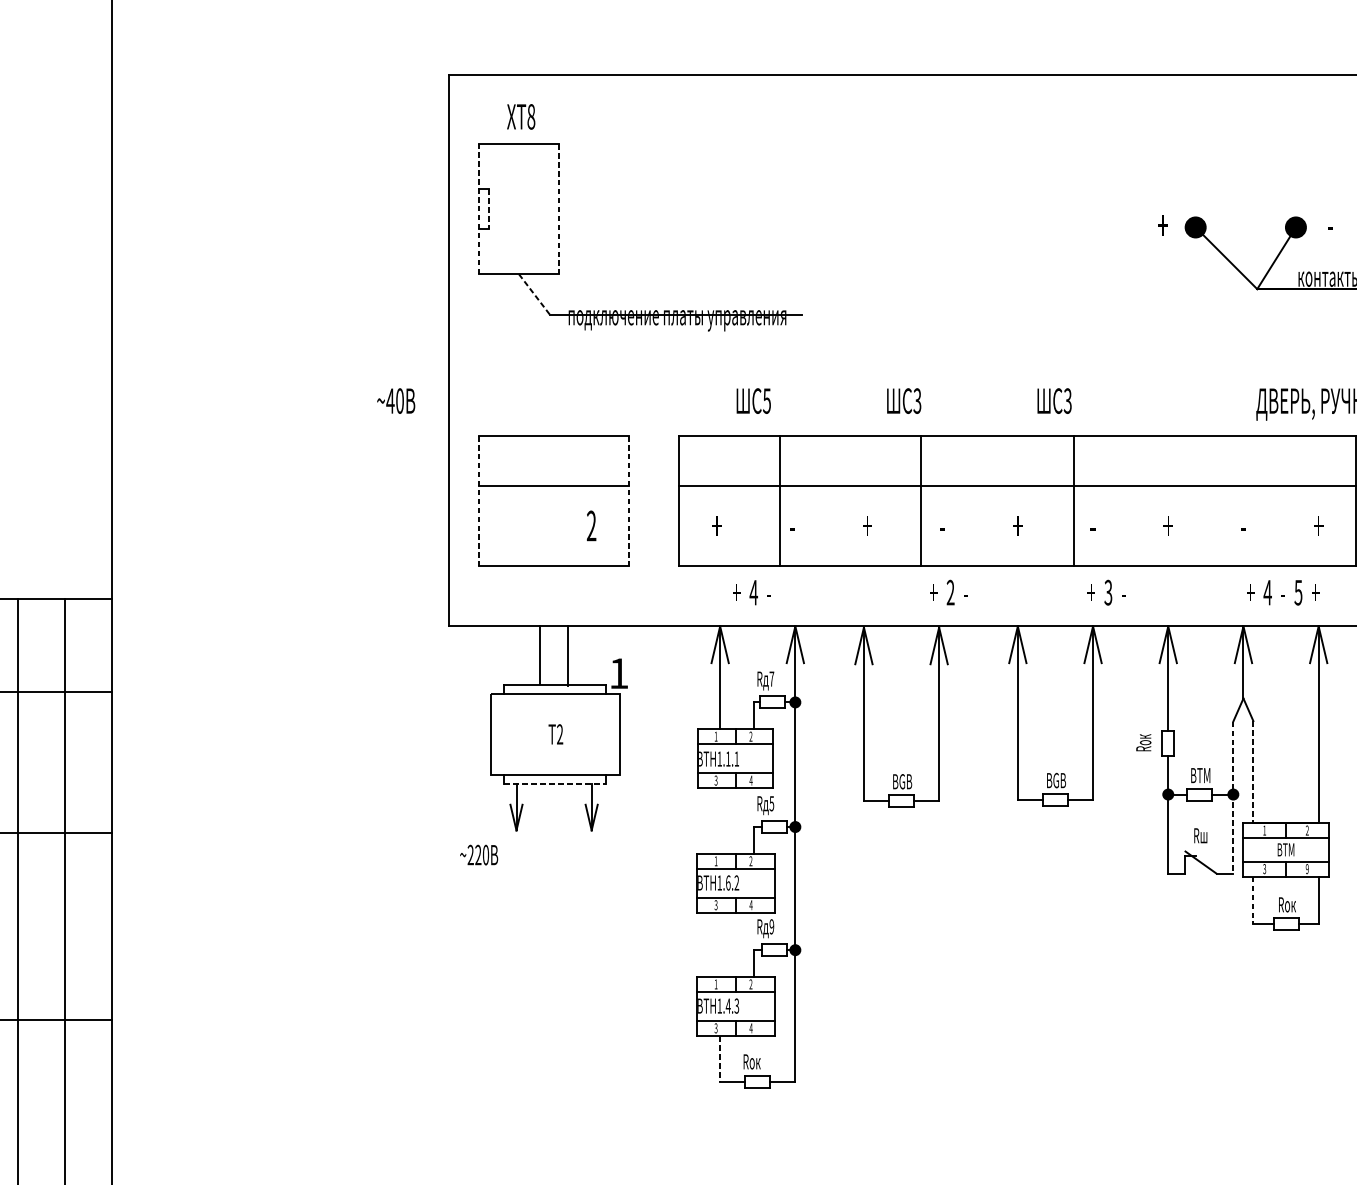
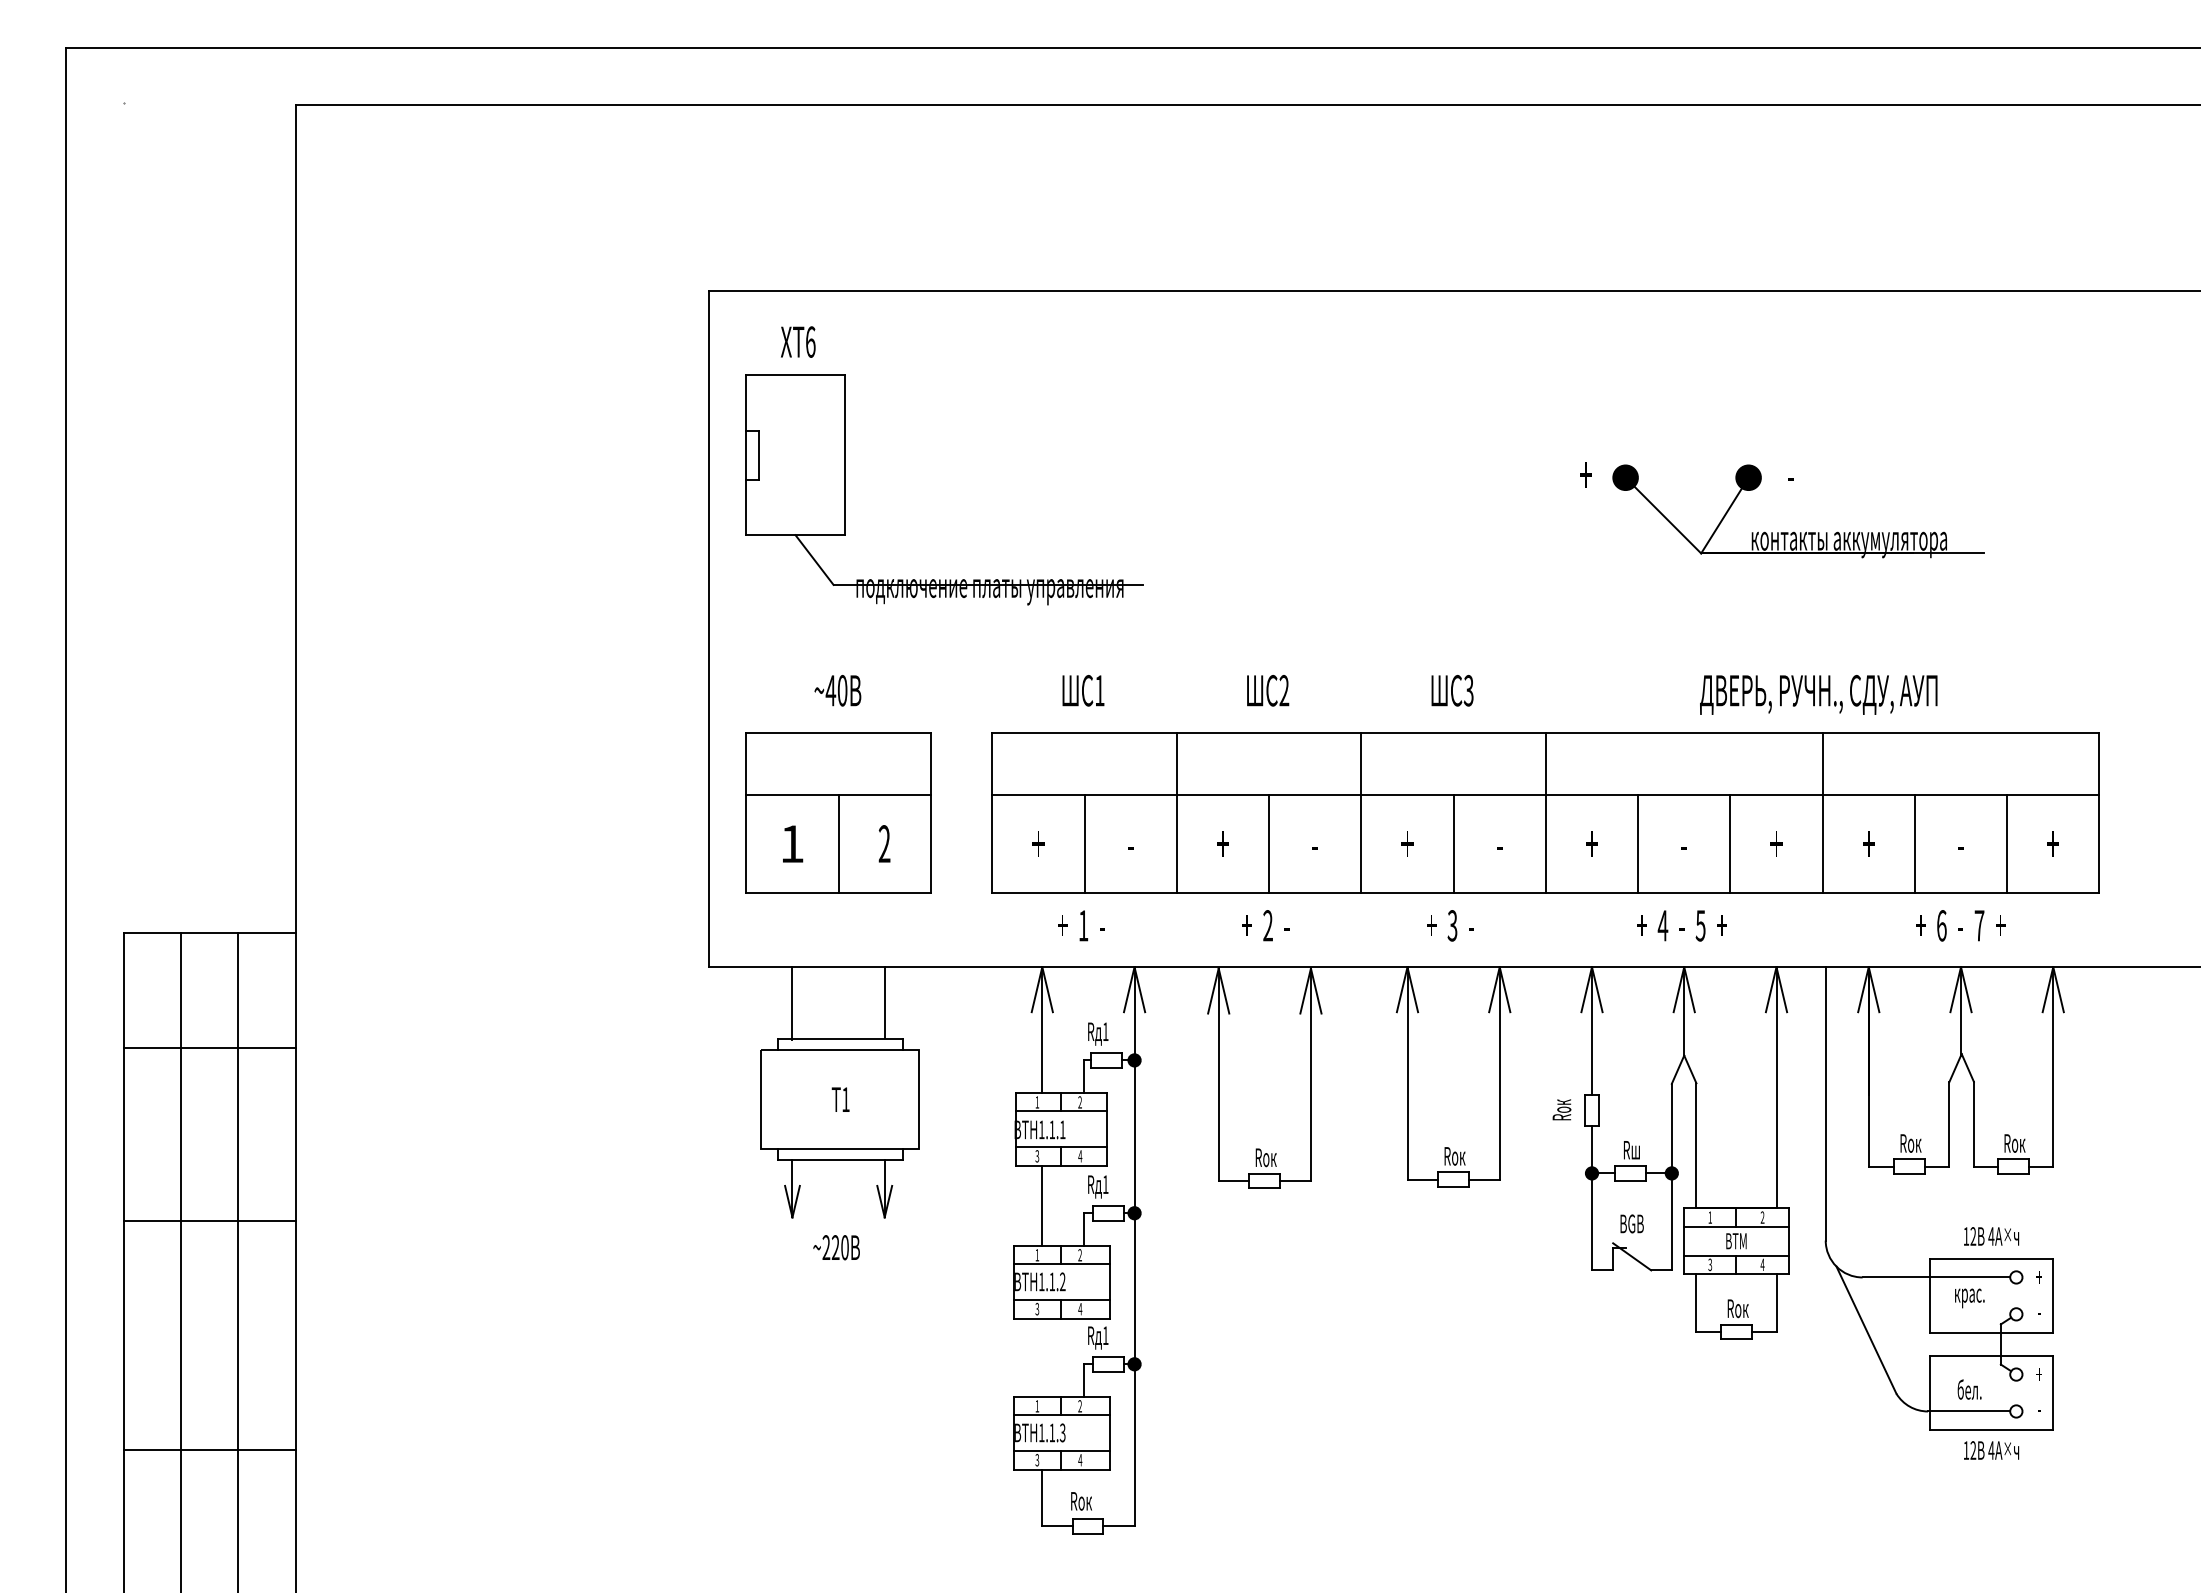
text: (531, 116) -> (810, 341), 8 -> 6
line: (479, 209) -> (746, 455), dashed -> solid
line: (488, 209) -> (758, 455), dashed -> solid
line: (558, 209) -> (844, 455), dashed -> solid
line: (534, 294) -> (814, 560), dashed -> solid
text: (395, 400) -> (837, 690), moved
text: (766, 400) -> (1099, 690), 5 -> 1
text: (917, 400) -> (1284, 690), 3 -> 2
line: (479, 501) -> (746, 813), dashed -> solid
line: (629, 501) -> (930, 813), dashed -> solid
line: (779, 501) -> (1176, 813), moved
line: (920, 501) -> (1361, 813), moved
line: (1074, 501) -> (1545, 813), moved
line: (554, 525) -> (838, 843), added
line: (754, 525) -> (1084, 843), added
line: (905, 525) -> (1269, 843), added
line: (1055, 525) -> (1453, 843), added
line: (1206, 525) -> (1638, 843), added
line: (1281, 525) -> (1730, 843), added
text: (753, 592) -> (1083, 925), 4 -> 1
text: (948, 592) -> (1265, 925), moved
text: (1106, 592) -> (1450, 925), moved
text: (1282, 592) -> (1681, 925), moved
line: (540, 655) -> (884, 1002), moved
line: (567, 656) -> (792, 1003), moved
text: (620, 673) -> (793, 843), moved
text: (771, 678) -> (1105, 1031), 7 -> 1
text: (559, 734) -> (845, 1099), 2 -> 1
line: (1253, 771) -> (1696, 1145), dashed -> solid
text: (1200, 775) -> (1631, 1150), BTM -> Rш
text: (1056, 779) -> (1454, 1155), BGB -> Rок
text: (902, 781) -> (1265, 1157), BGB -> Rок
line: (555, 784) -> (840, 1160), dashed -> solid
line: (1233, 797) -> (1671, 1177), dashed -> solid
text: (771, 803) -> (1105, 1184), 5 -> 1
line: (720, 820) -> (1042, 1205), added
text: (1200, 835) -> (1631, 1223), Rш -> BGB
text: (479, 854) -> (836, 1247), moved
text: (1307, 868) -> (1762, 1264), 9 -> 4
text: (728, 882) -> (1052, 1281), BTH1.6.2 -> BTH1.1.2
line: (1253, 900) -> (1696, 1303), dashed -> solid
text: (771, 926) -> (1105, 1335), 9 -> 1
text: (728, 1005) -> (1052, 1432), BTH1.4.3 -> BTH1.1.3
line: (719, 1059) -> (1041, 1498), dashed -> solid

